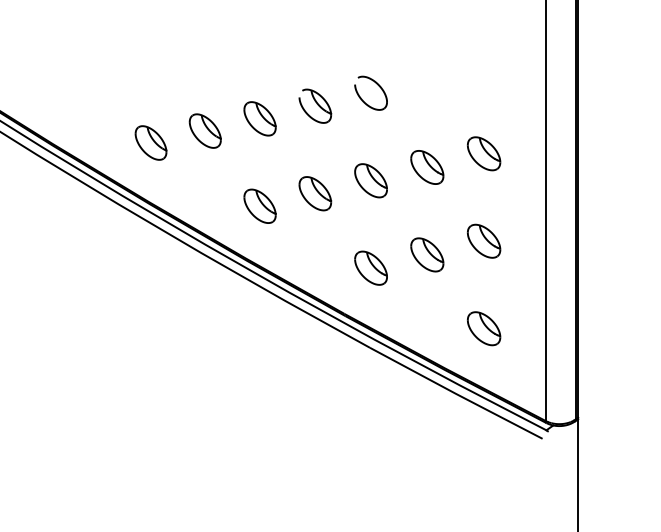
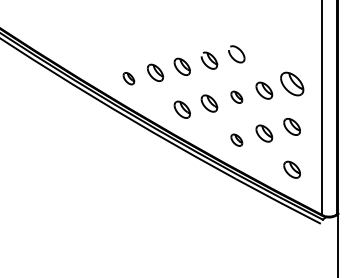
part: (150, 142) -> (128, 78), size x0.7
part: (482, 152) -> (291, 83), size x1.4
part: (370, 181) -> (236, 97), size x0.7
part: (370, 268) -> (236, 140), size x0.7

